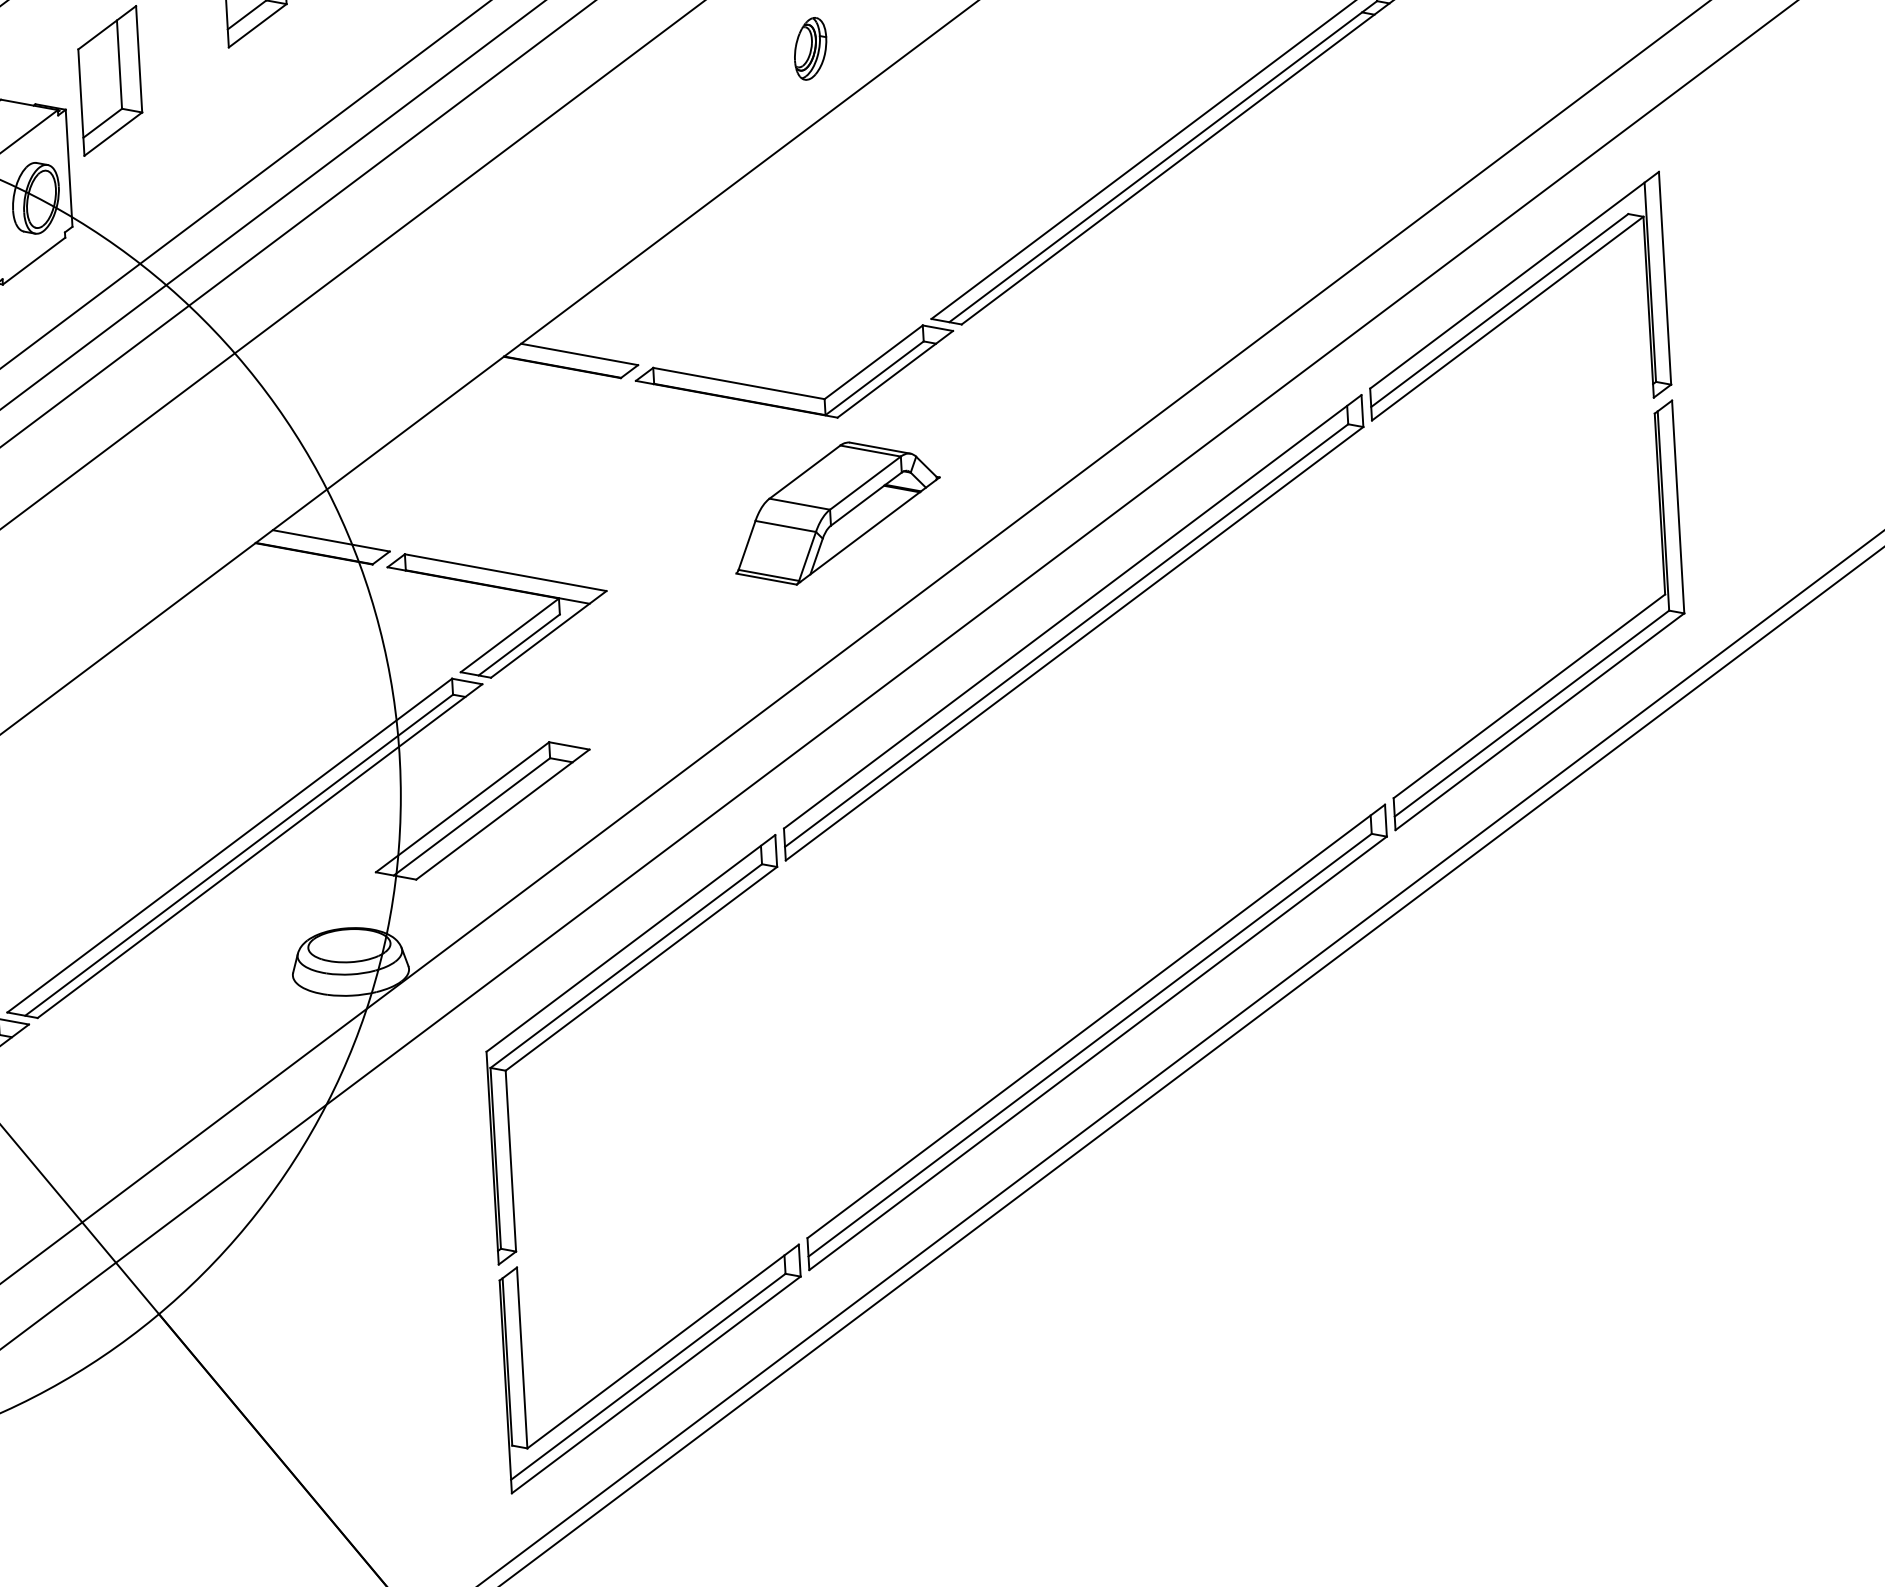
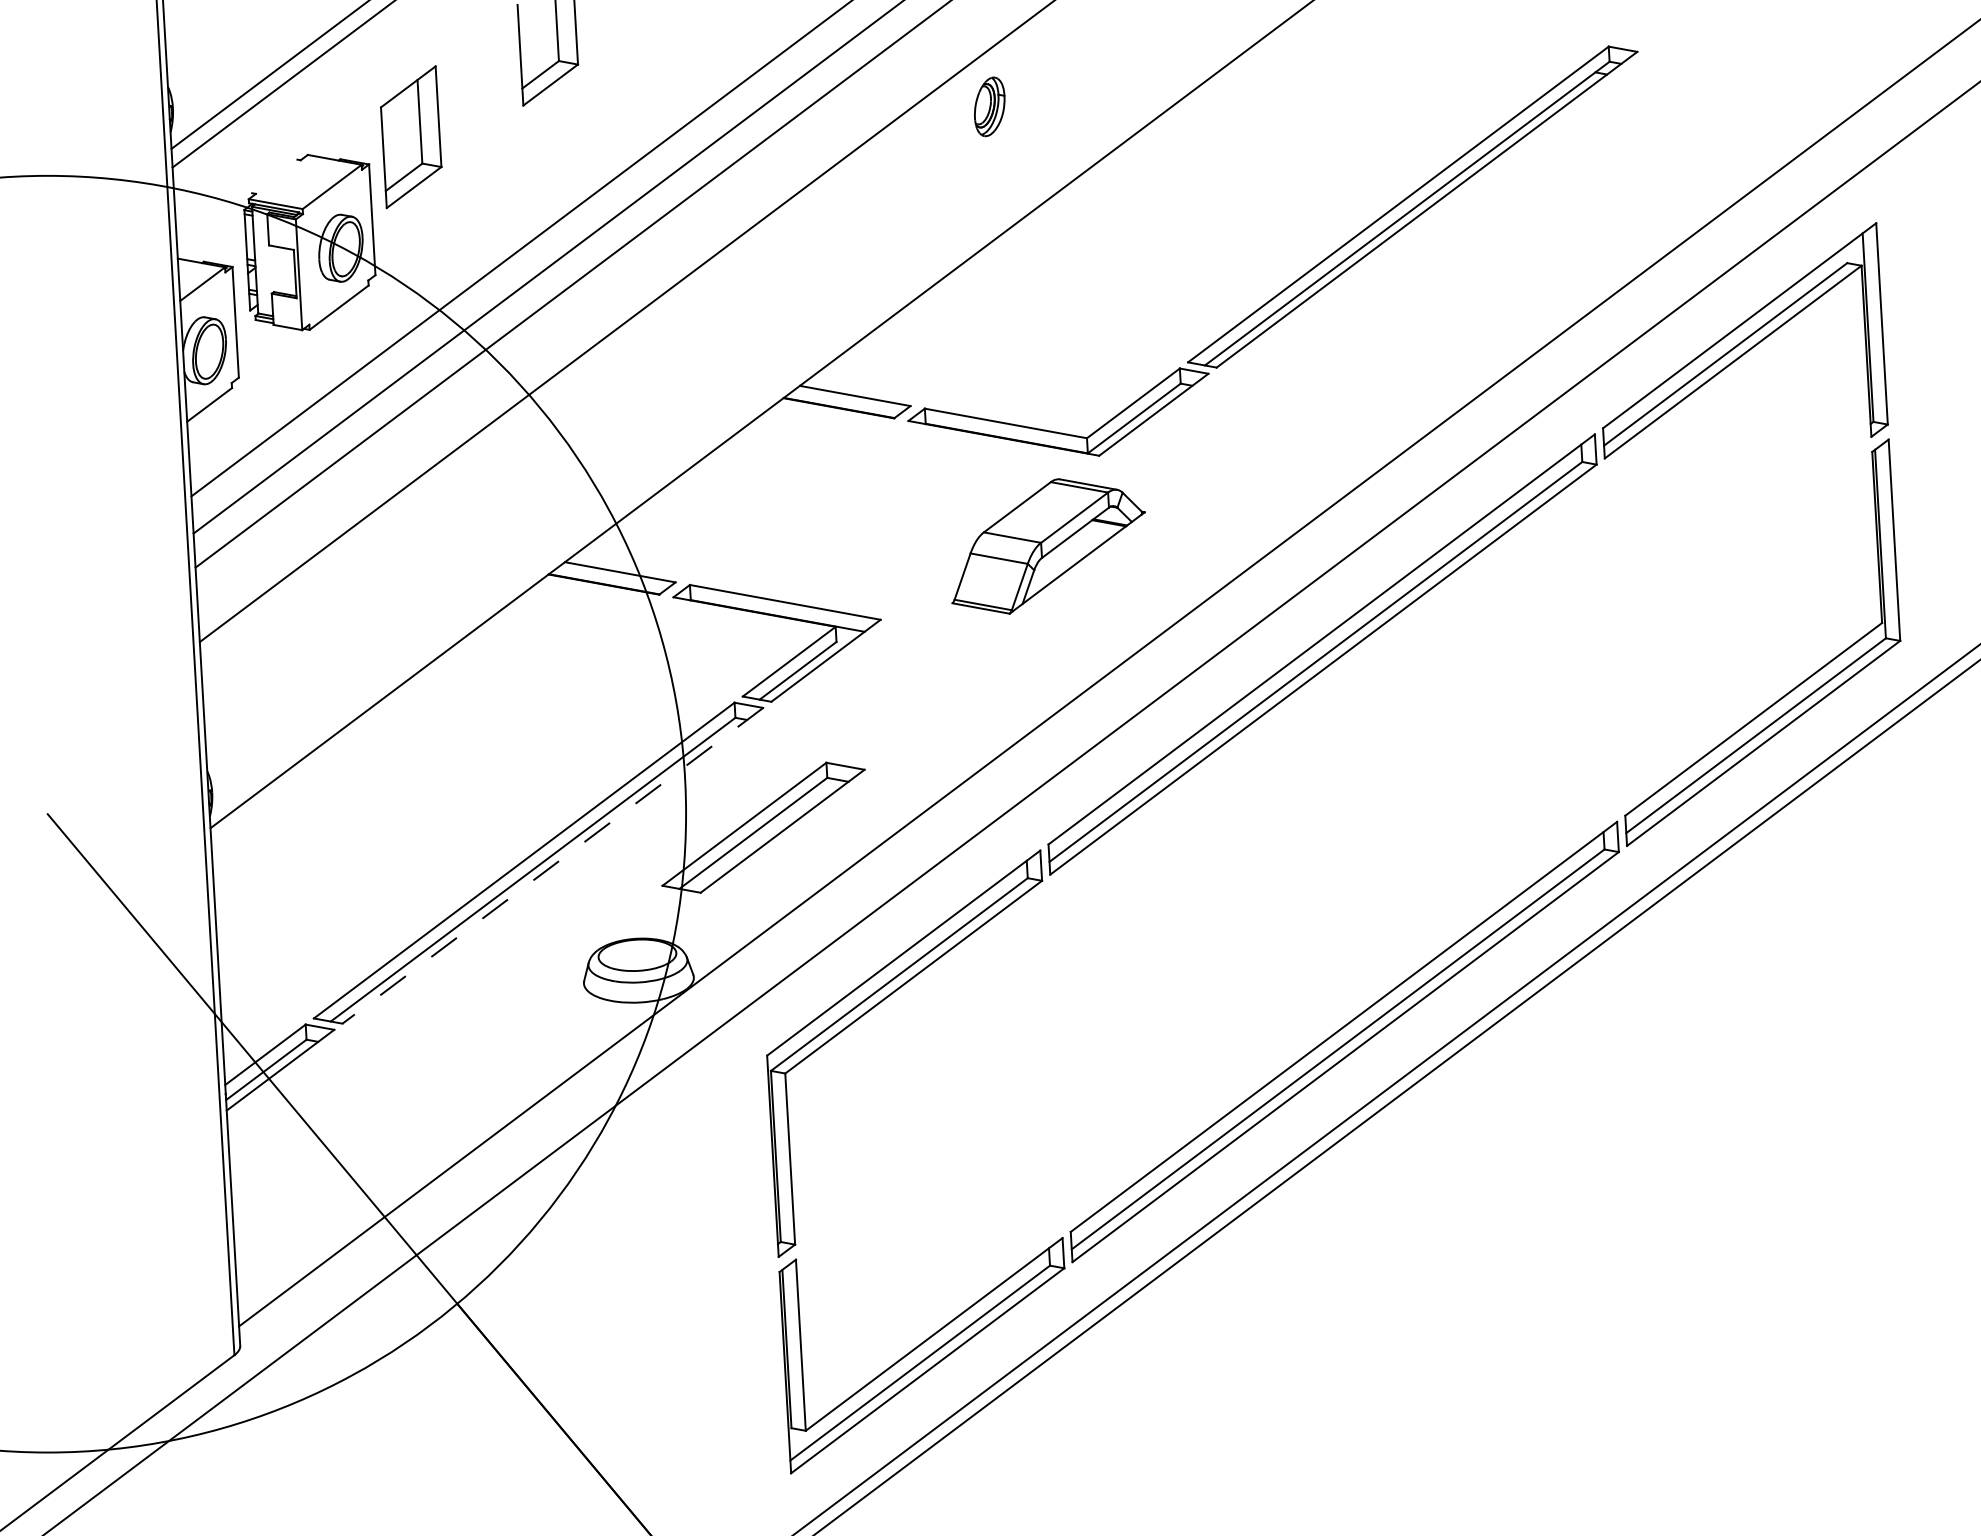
part: (810, 48) -> (989, 106), moved
part: (837, 513) -> (1048, 546), moved
line: (259, 850) -> (552, 865), solid -> dashed

